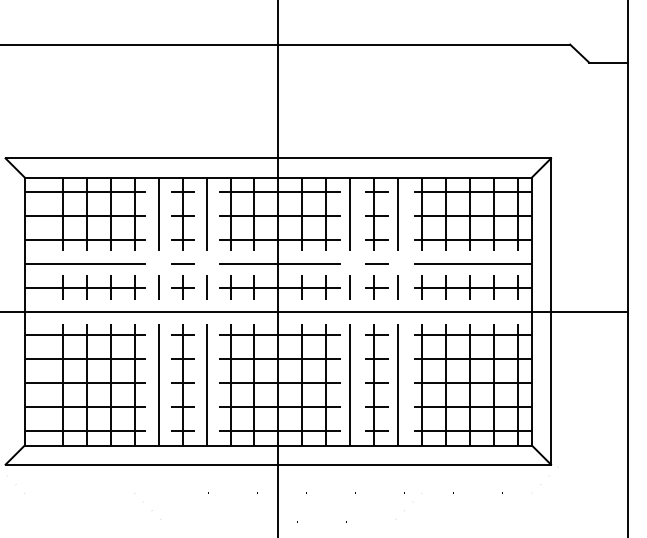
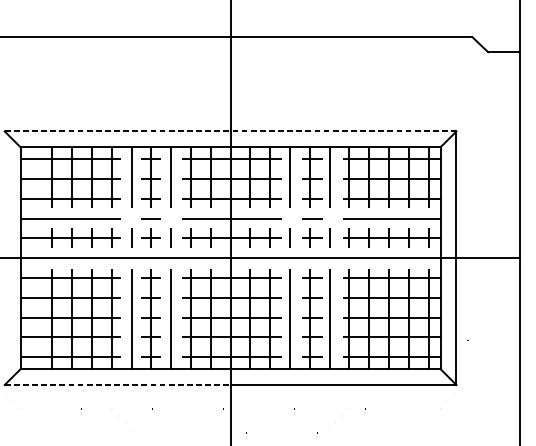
line: (278, 158) -> (230, 131), solid -> dashed
line: (142, 464) -> (118, 384), solid -> dashed

